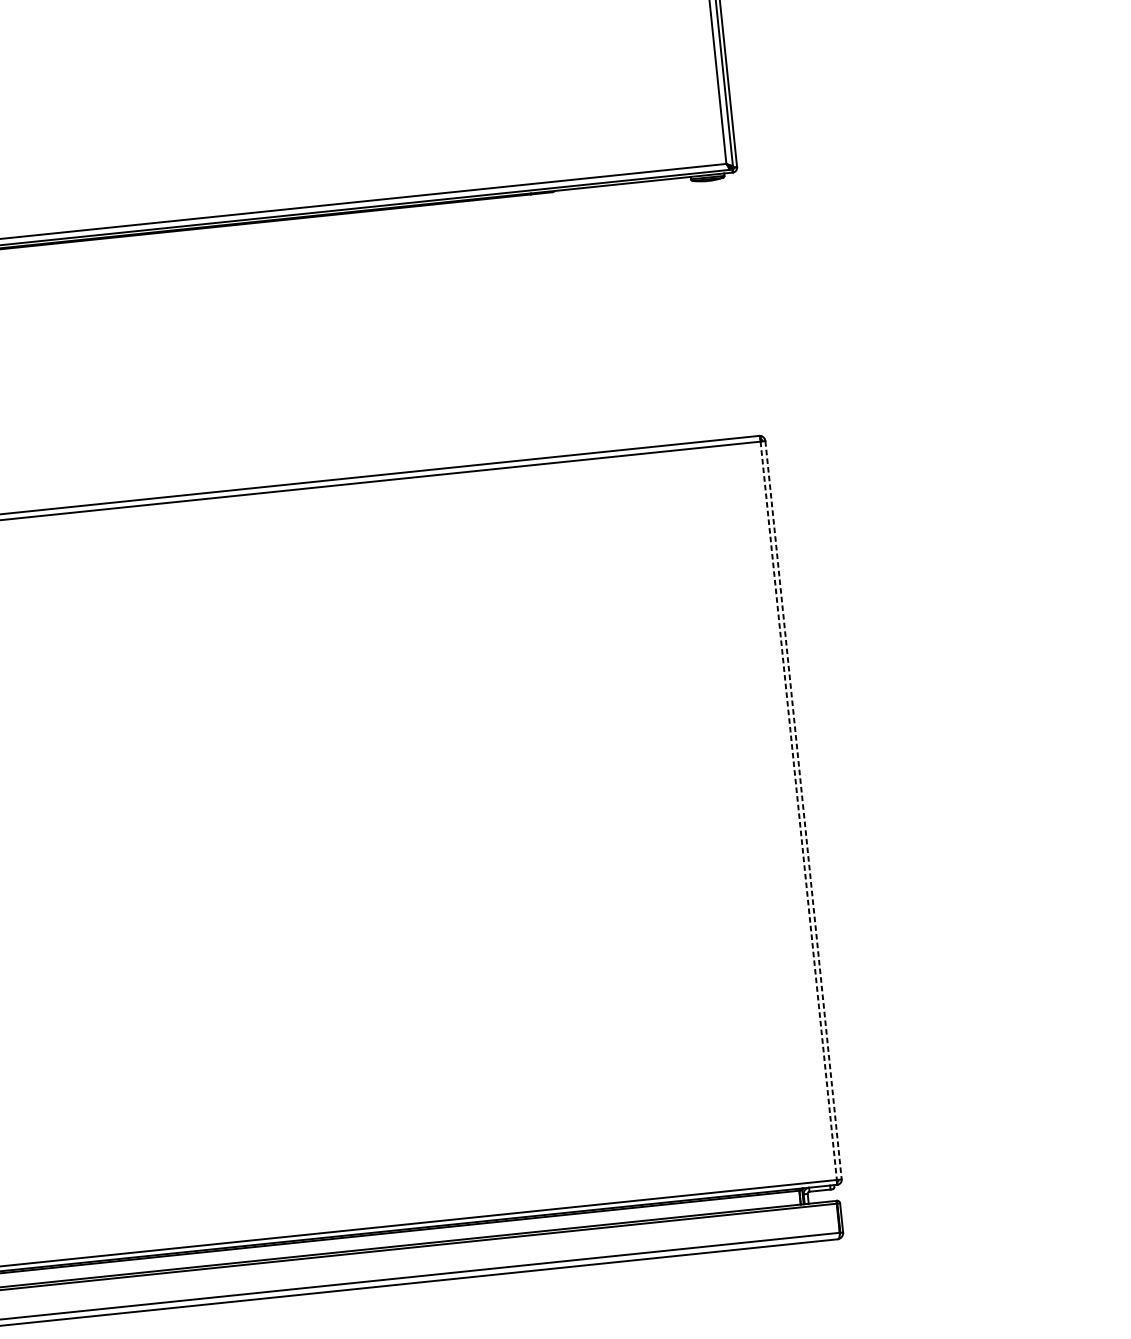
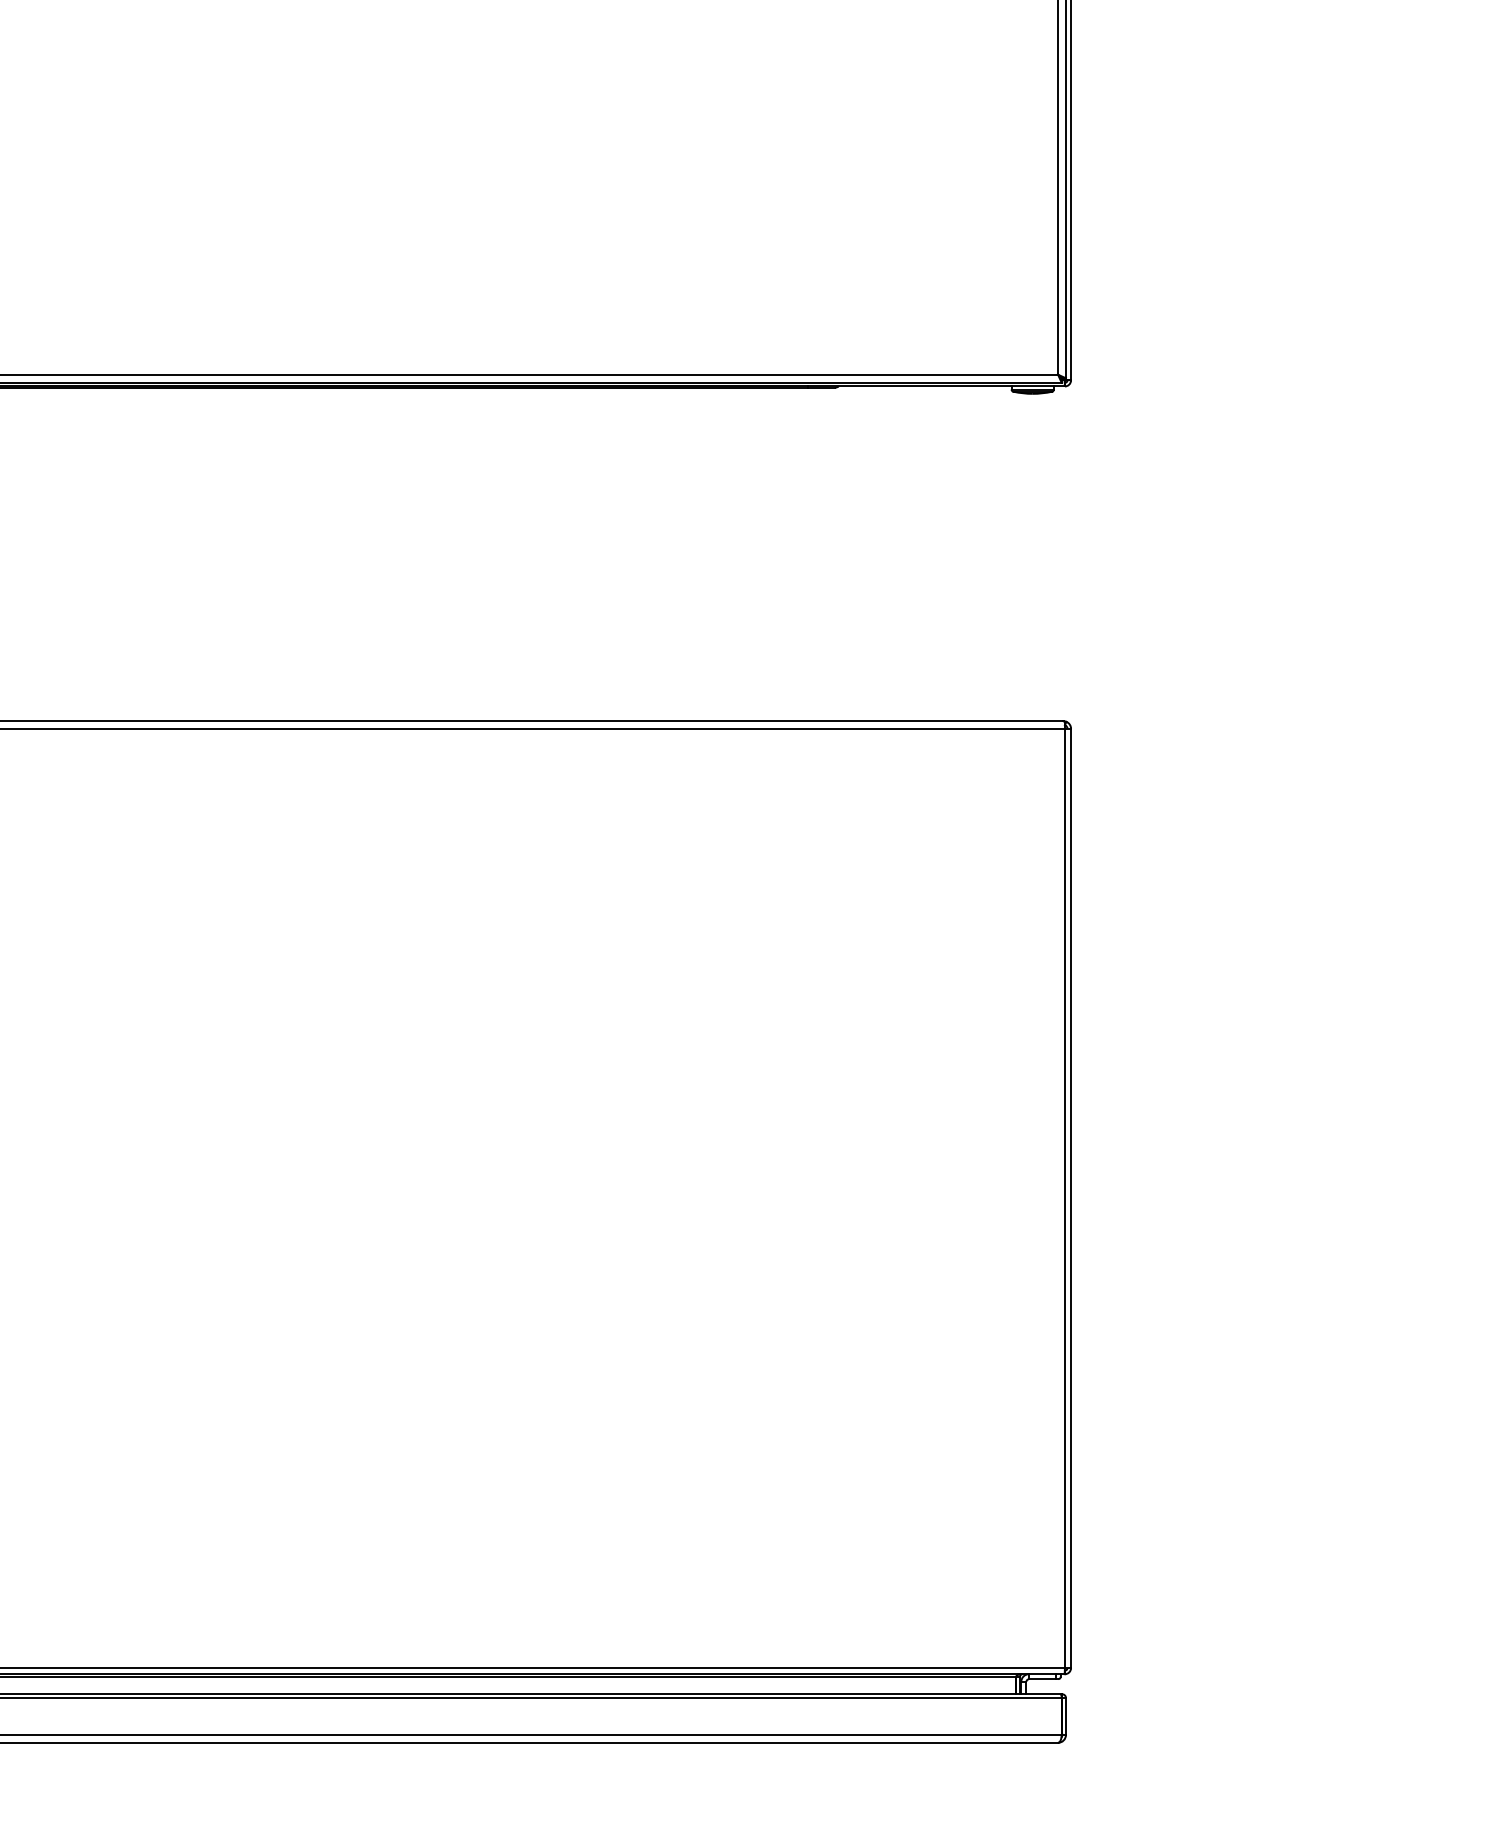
line: (798, 810) -> (1064, 1198), dashed -> solid
line: (803, 810) -> (1071, 1198), dashed -> solid

